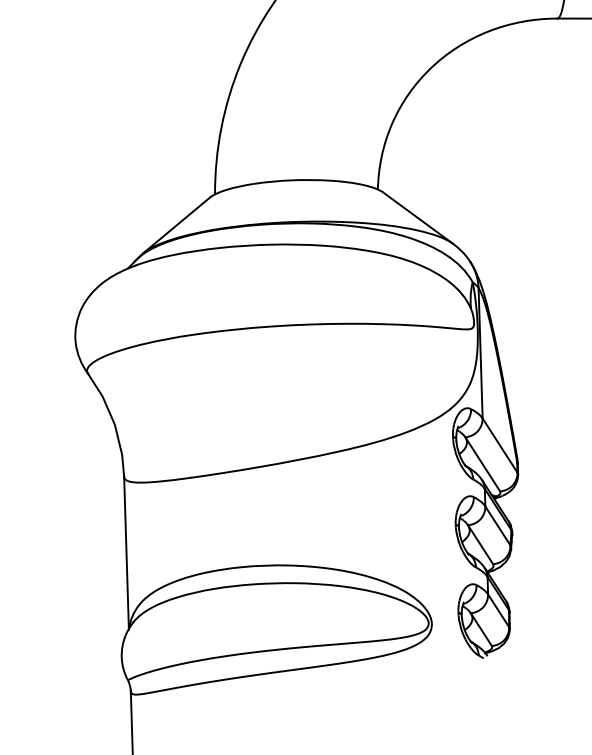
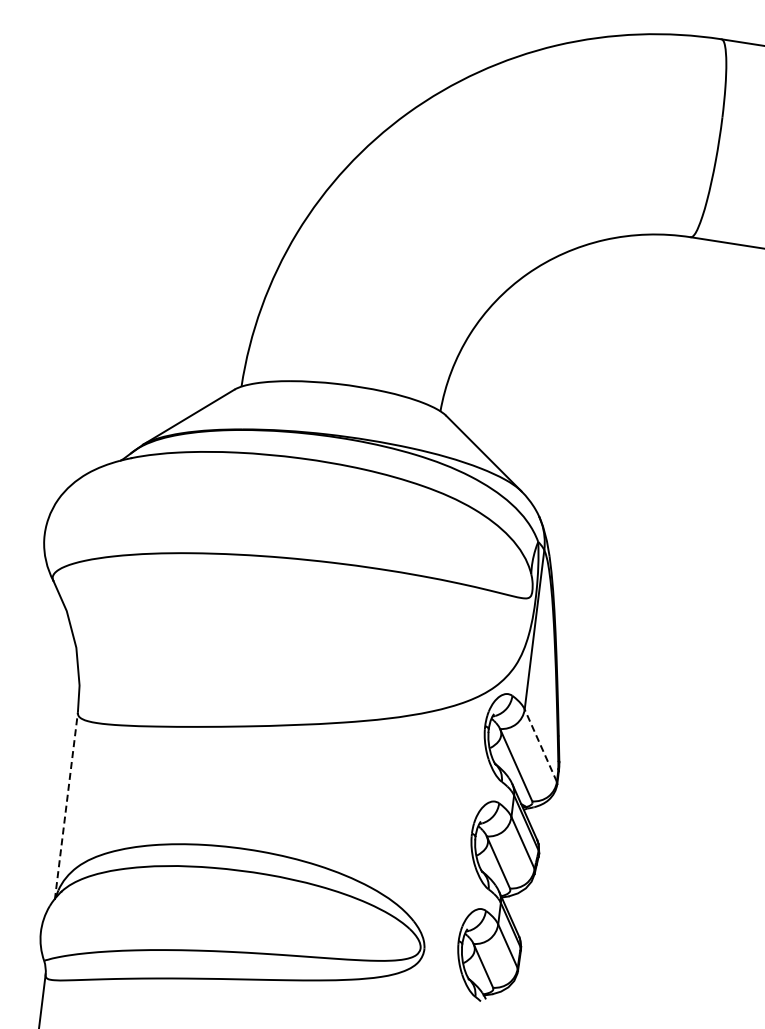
line: (499, 445) -> (540, 745), solid -> dashed
line: (126, 552) -> (66, 805), solid -> dashed

